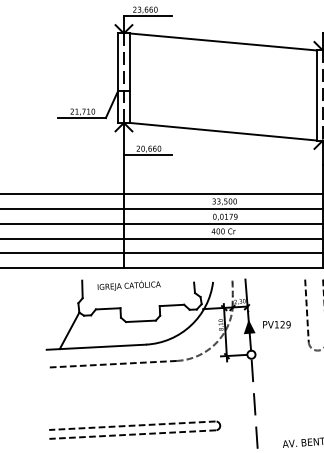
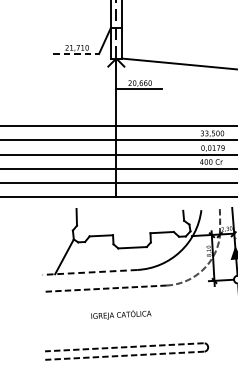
line: (82, 118) -> (76, 54), solid -> dashed
text: (128, 285) -> (120, 314), moved
line: (96, 347) -> (90, 272), solid -> dashed

